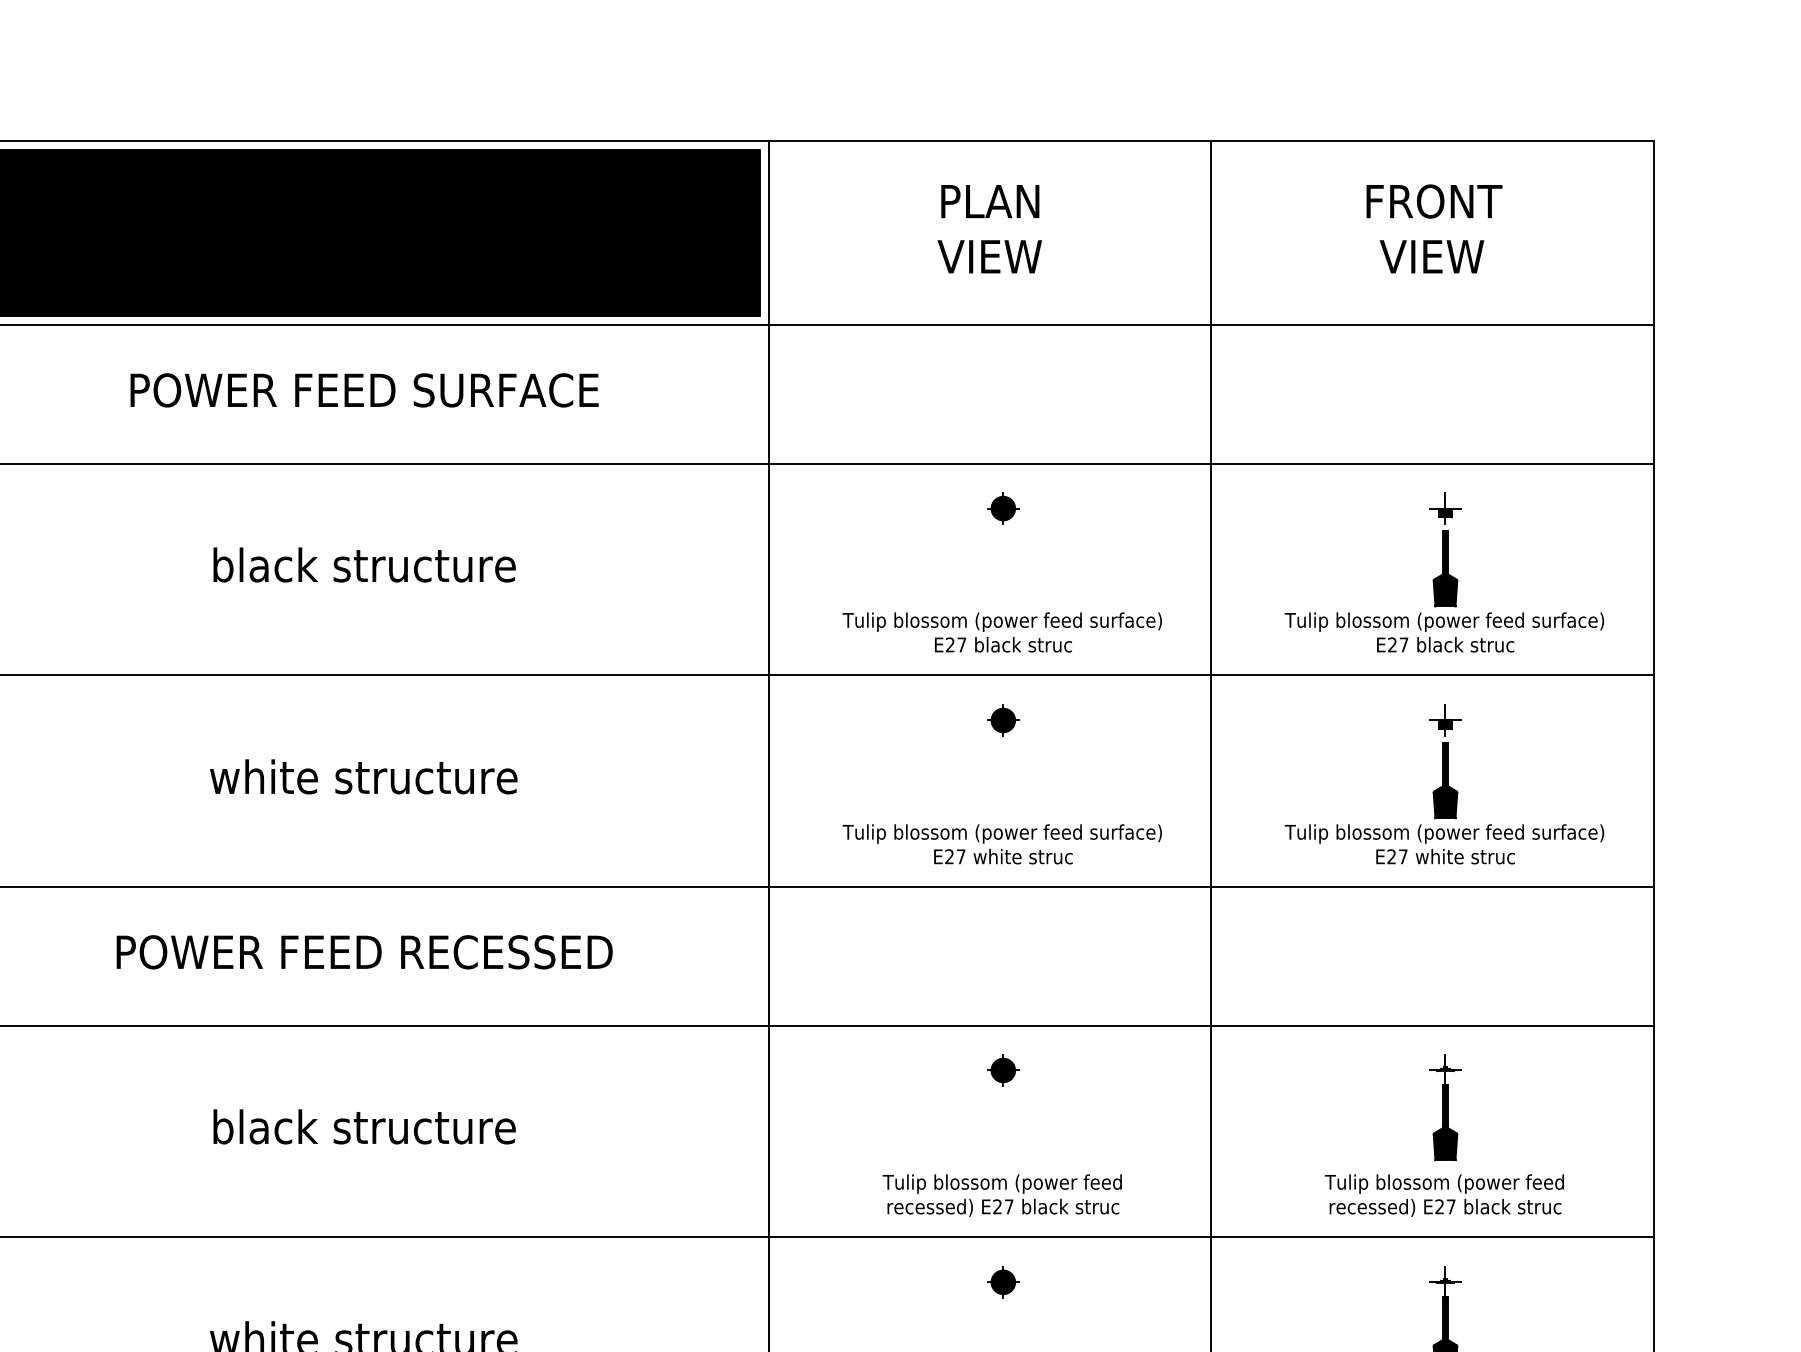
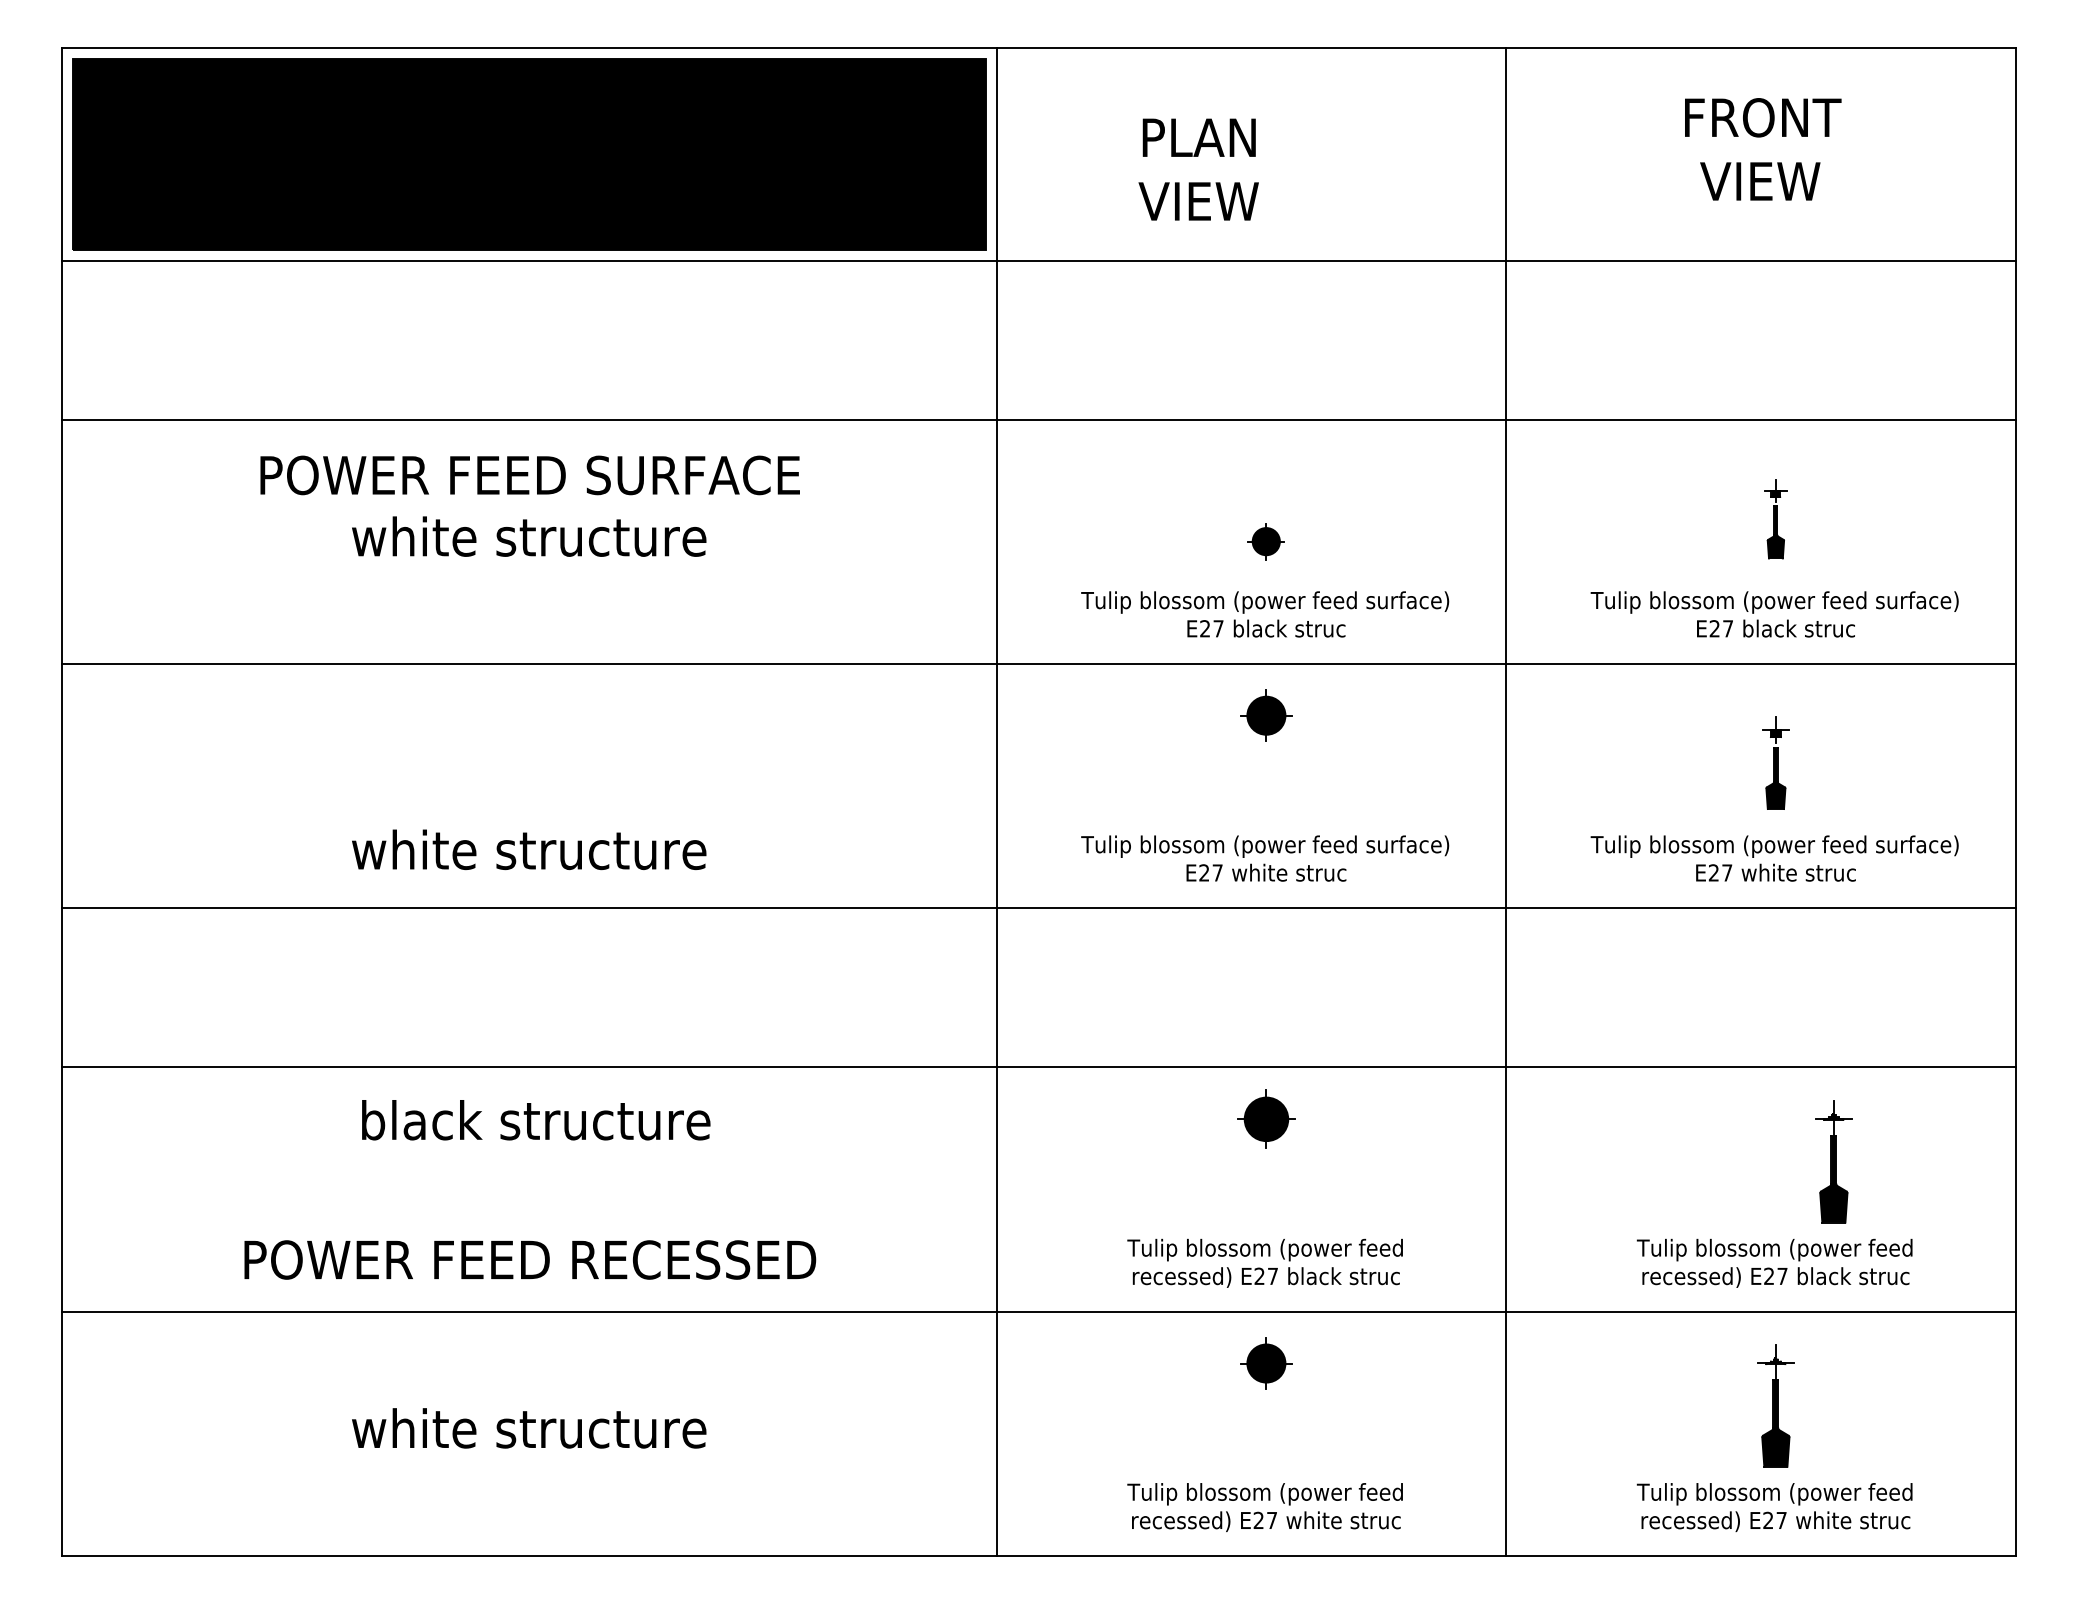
text: (989, 229) -> (1198, 169), moved
text: (364, 390) -> (529, 475), moved
part: (1002, 508) -> (1265, 541), moved
part: (1445, 550) -> (1775, 519), size x0.6
text: (364, 564) -> (529, 536), black structure -> white structure
part: (1002, 720) -> (1265, 715), size x1.4
part: (1445, 761) -> (1775, 763), size x0.7
text: (364, 776) -> (529, 849), moved
text: (364, 951) -> (530, 1259), moved
part: (1002, 1069) -> (1265, 1118), size x1.6
part: (1445, 1107) -> (1833, 1161), moved
text: (364, 1127) -> (536, 1120), moved
part: (1002, 1281) -> (1265, 1362), size x1.4

